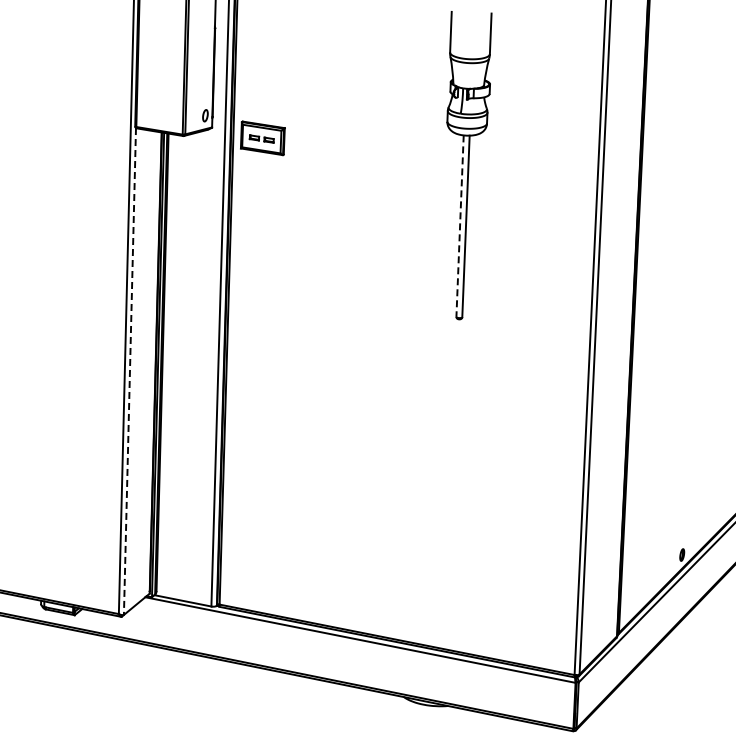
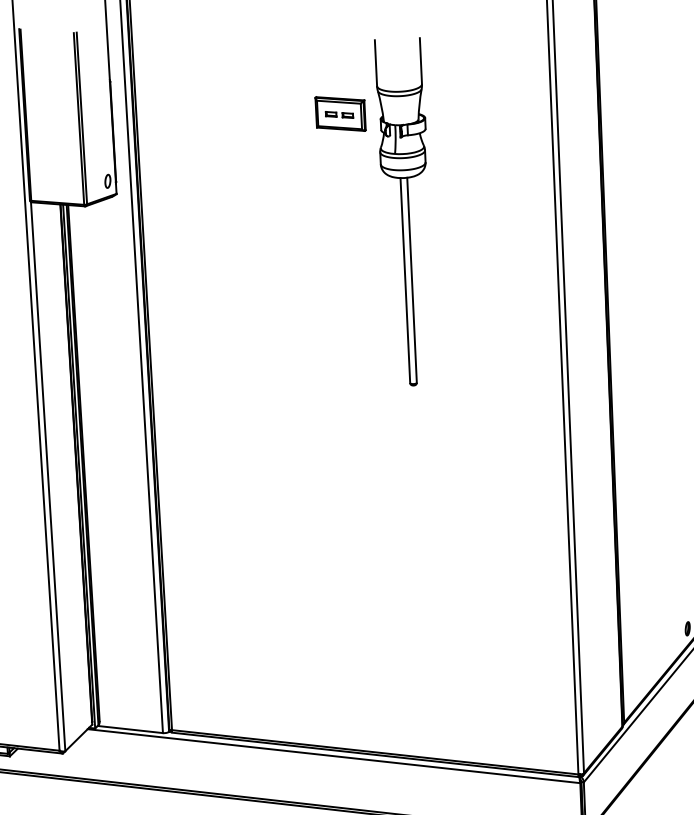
part: (262, 138) -> (340, 114), moved
line: (460, 226) -> (405, 280), dashed -> solid
line: (129, 371) -> (47, 476), dashed -> solid

